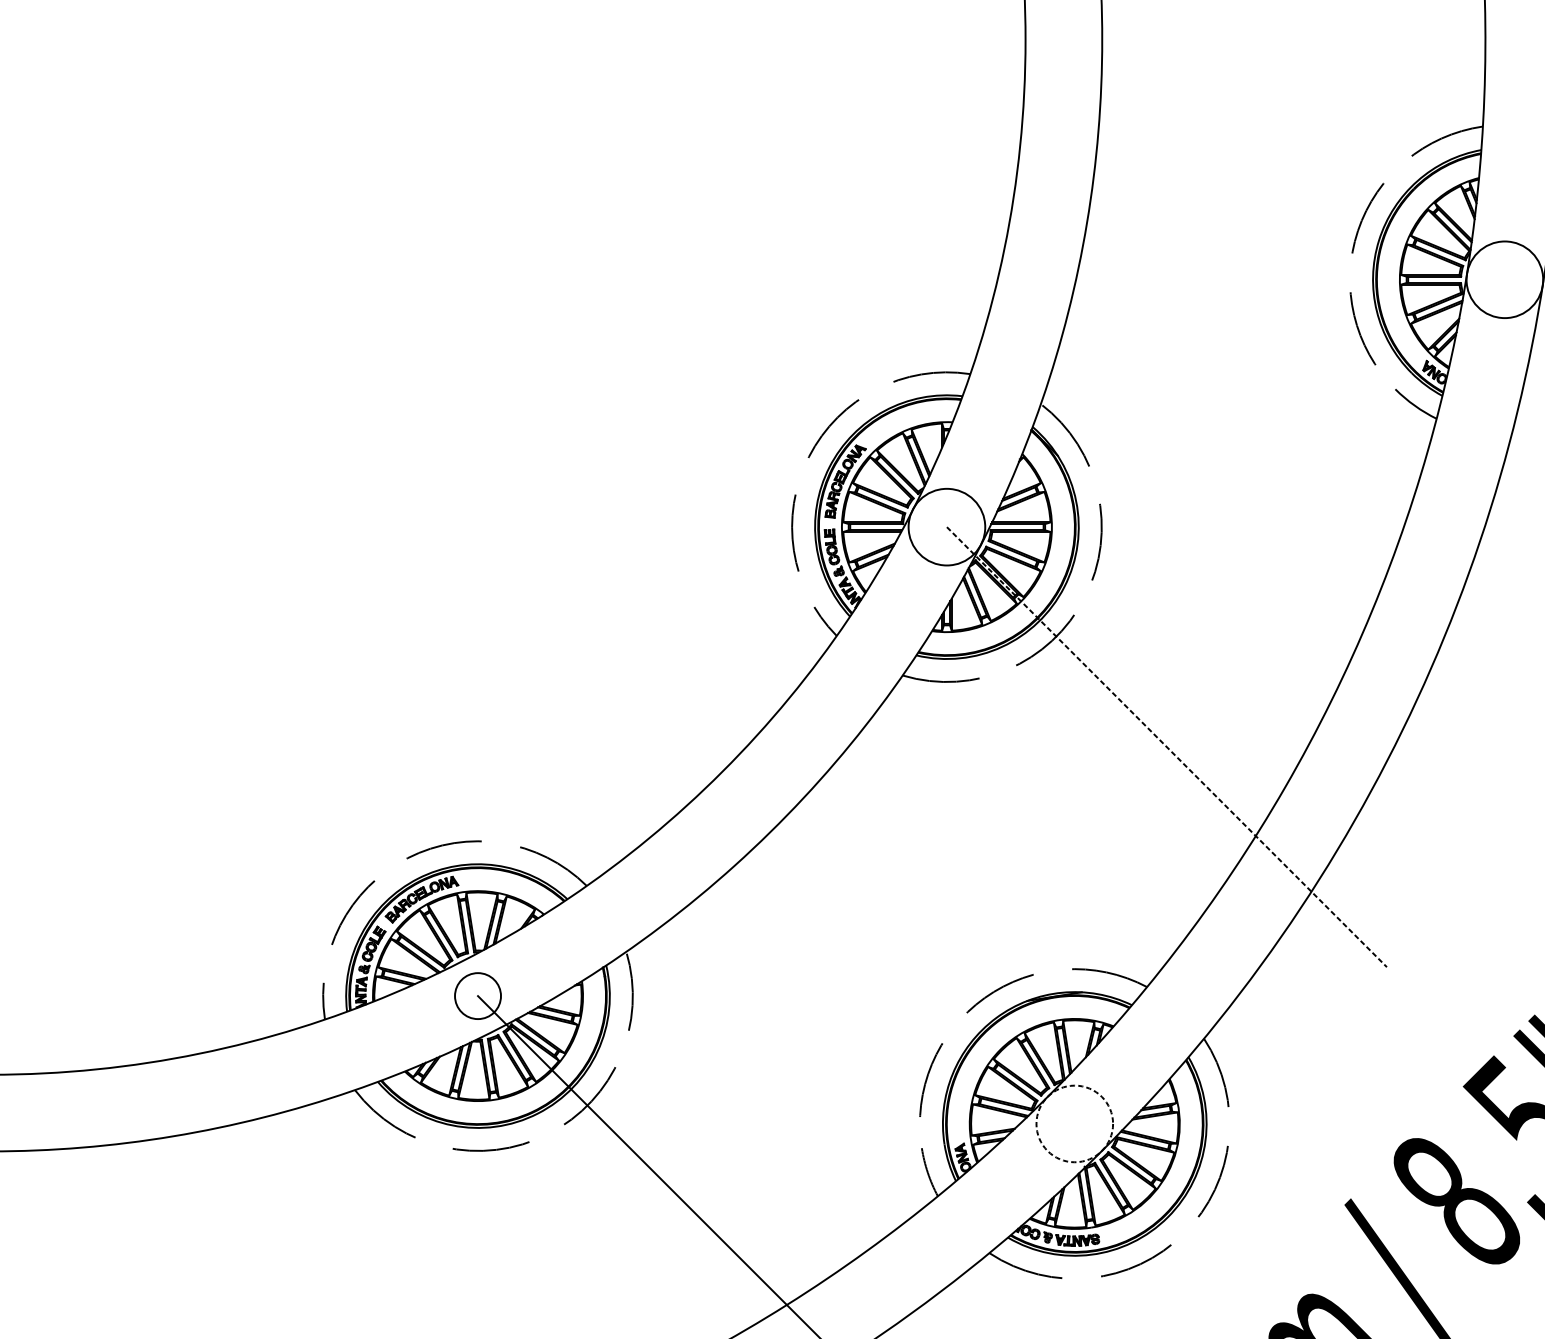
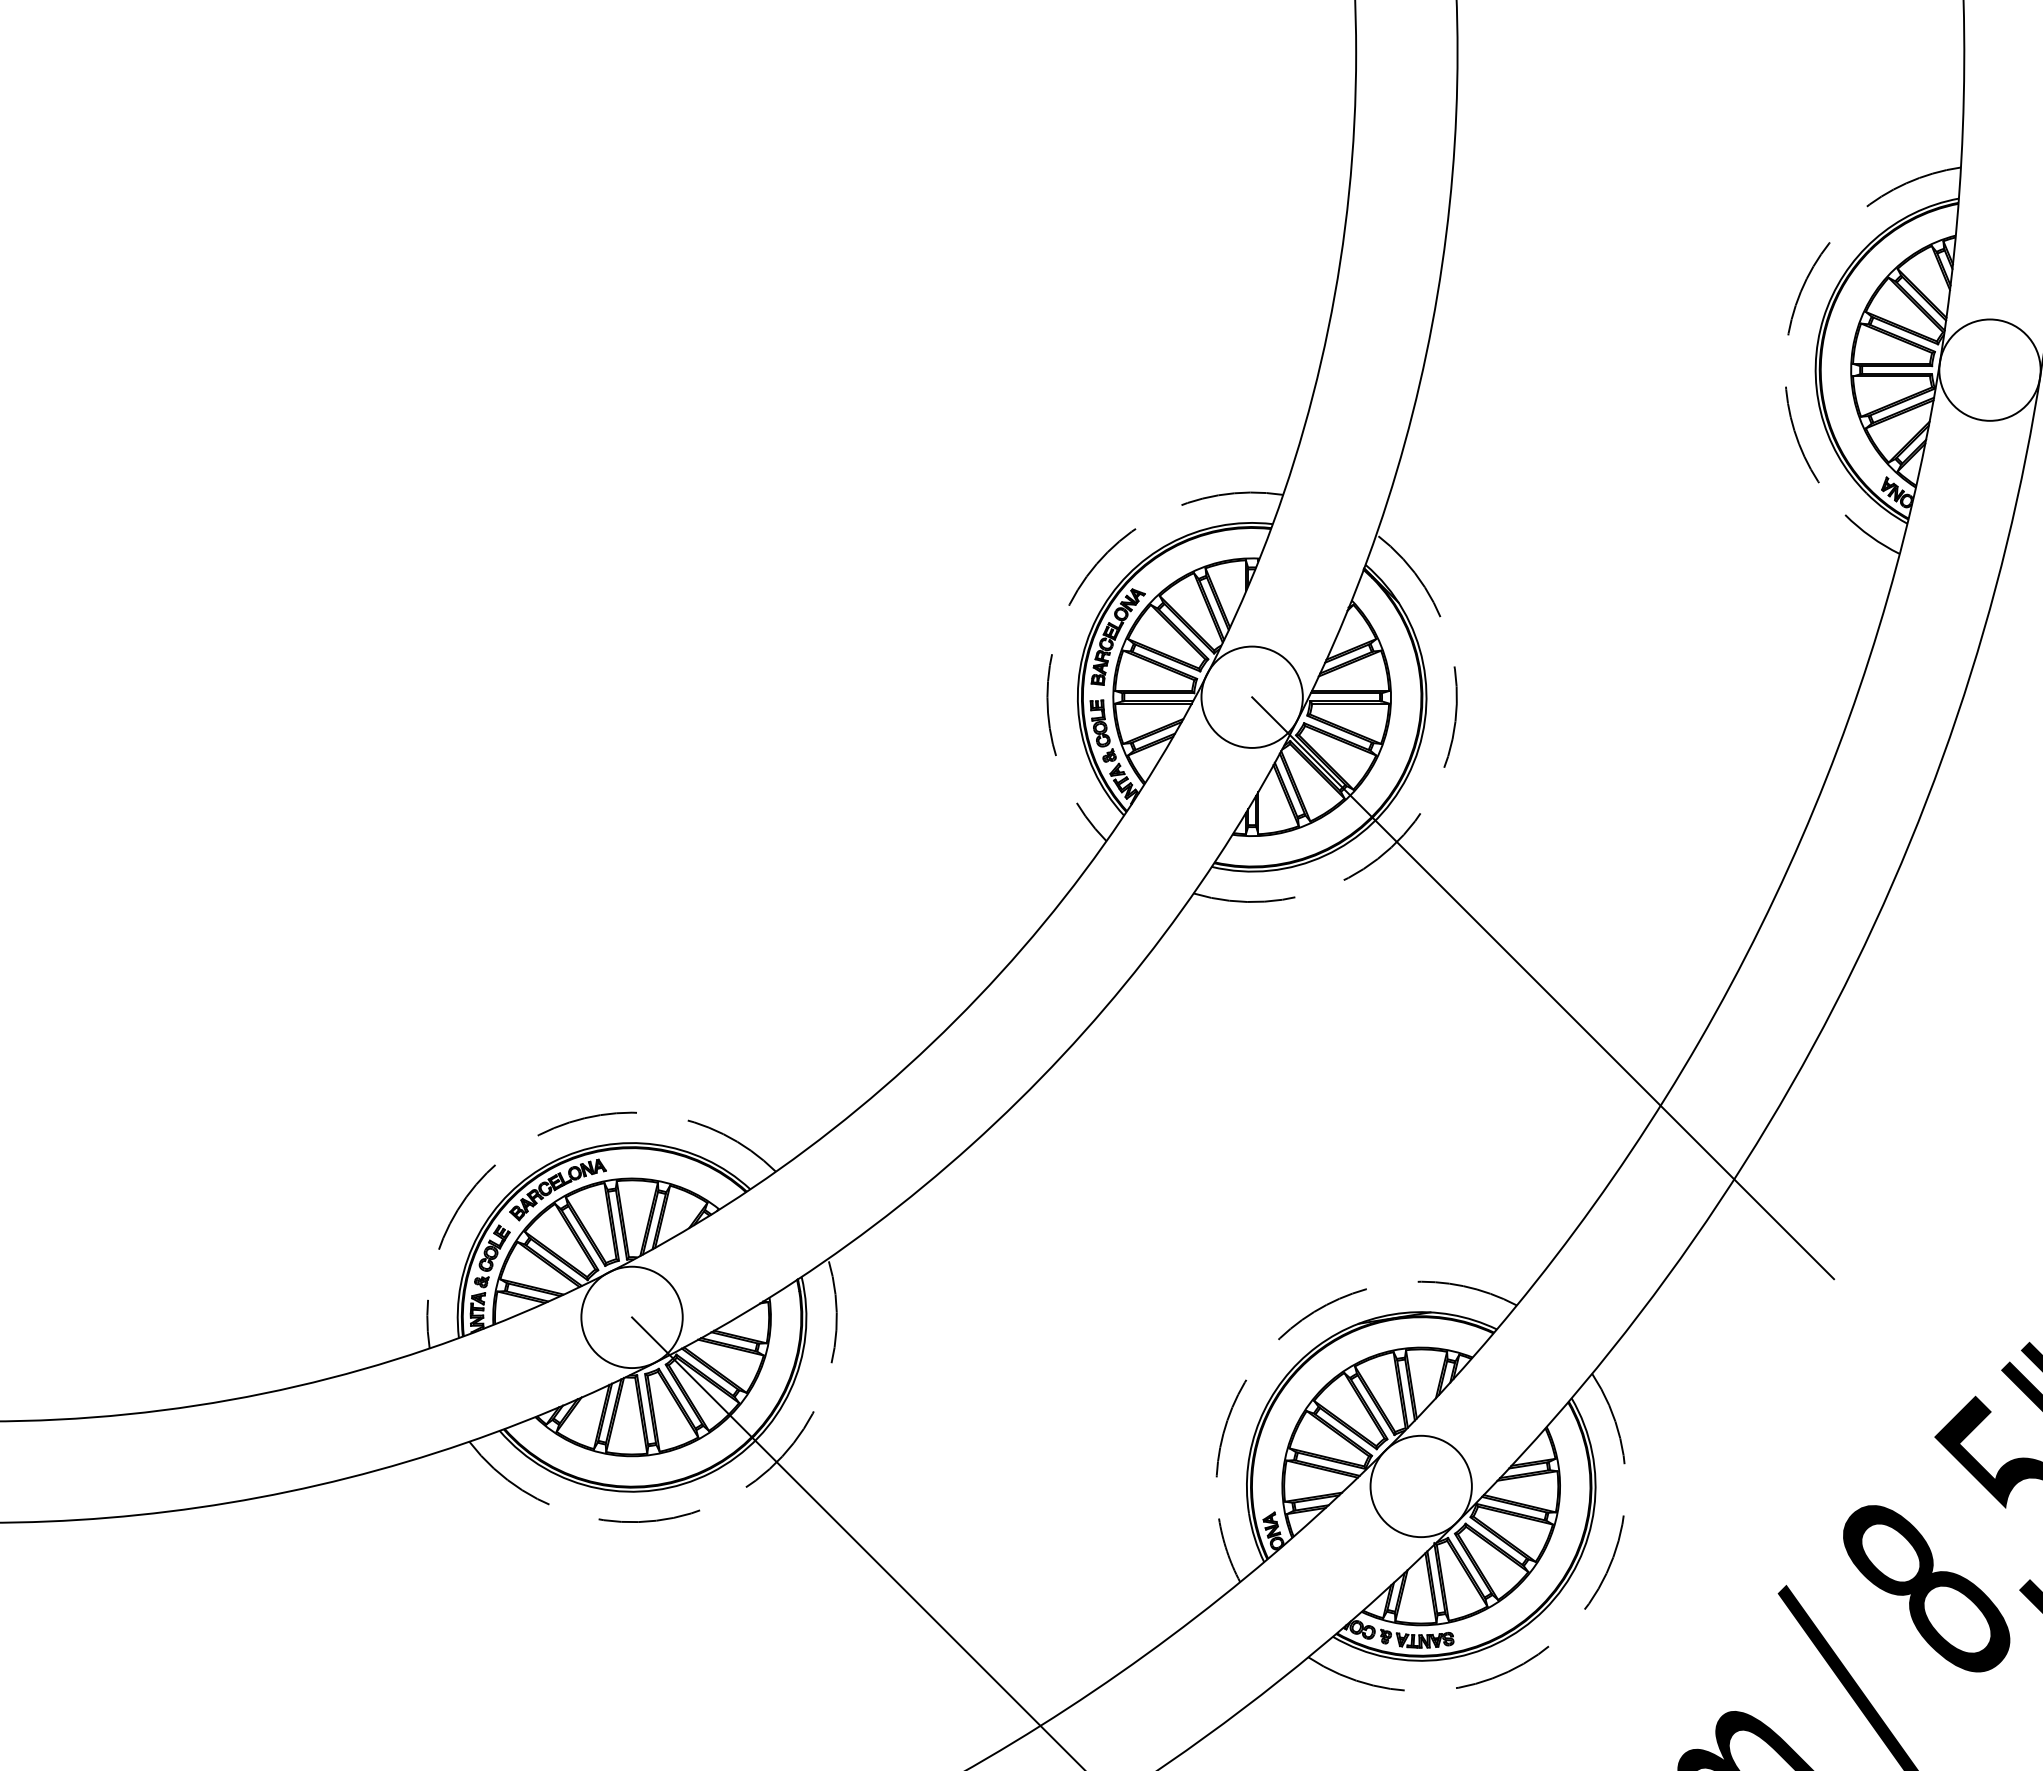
line: (1167, 747) -> (1543, 988), dashed -> solid
circle: (477, 996) -> (631, 1317), size x1.67
circle: (1074, 1123) -> (1420, 1486), dashed -> solid

